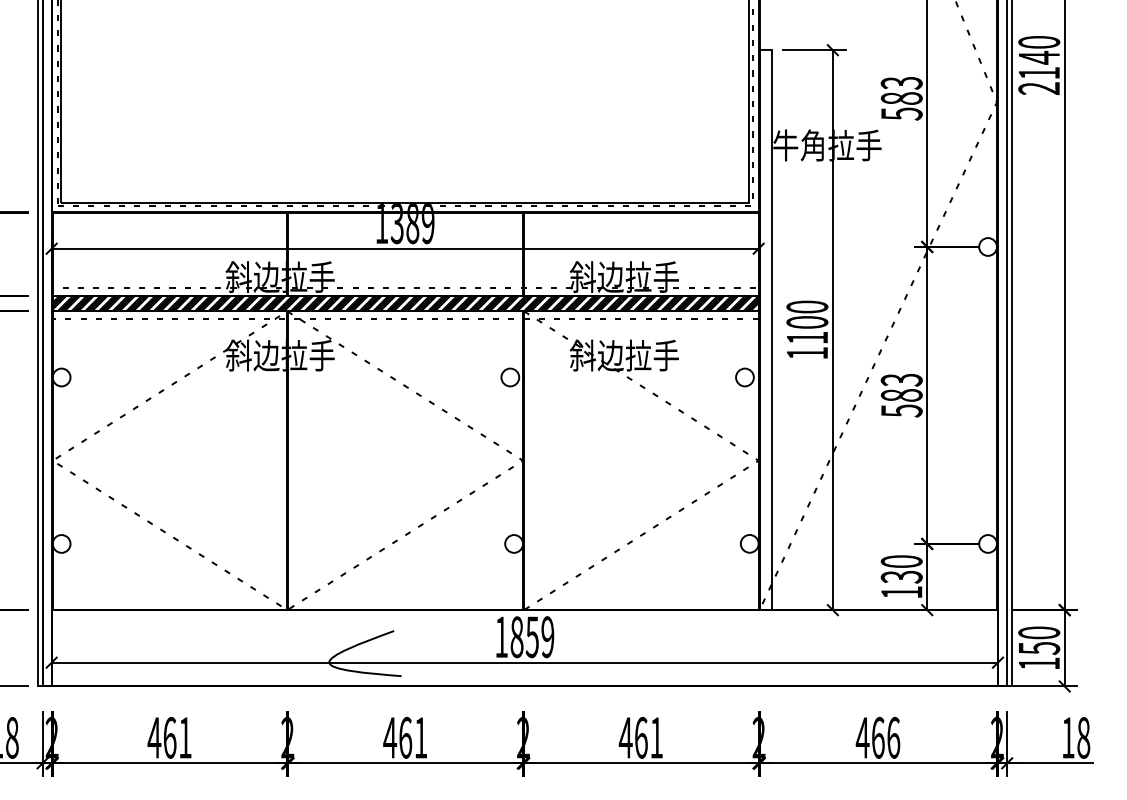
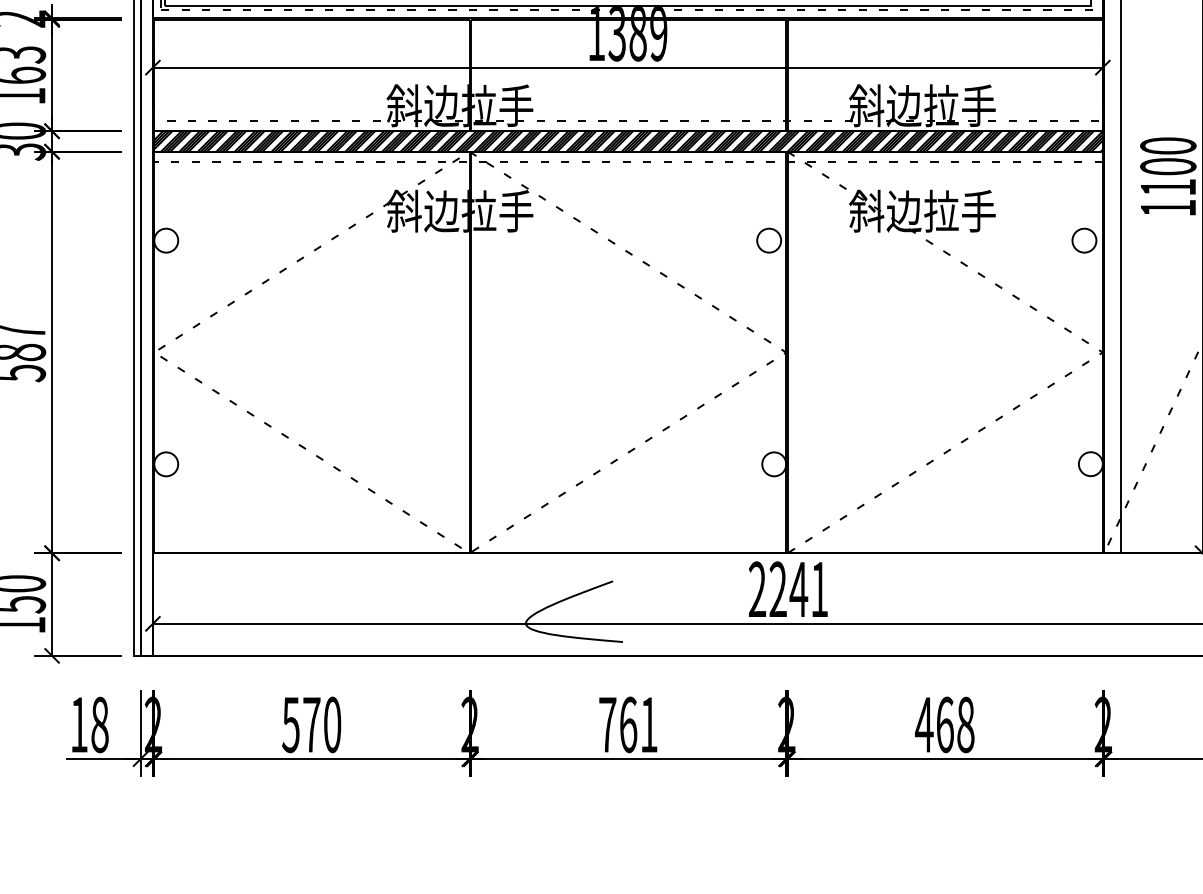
text: (524, 637) -> (788, 590), 1859 -> 2241
text: (169, 737) -> (311, 724), 461 -> 570
text: (390, 737) -> (608, 724), 461 -> 761
text: (656, 737) -> (965, 724), 461 -> 468

